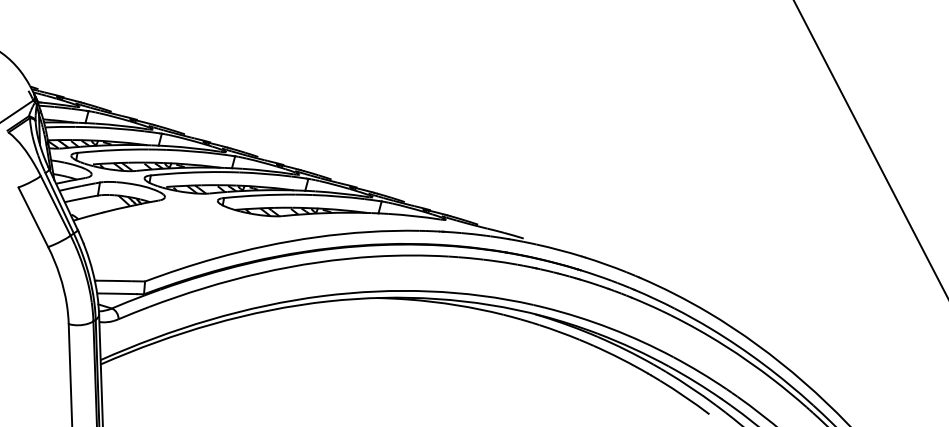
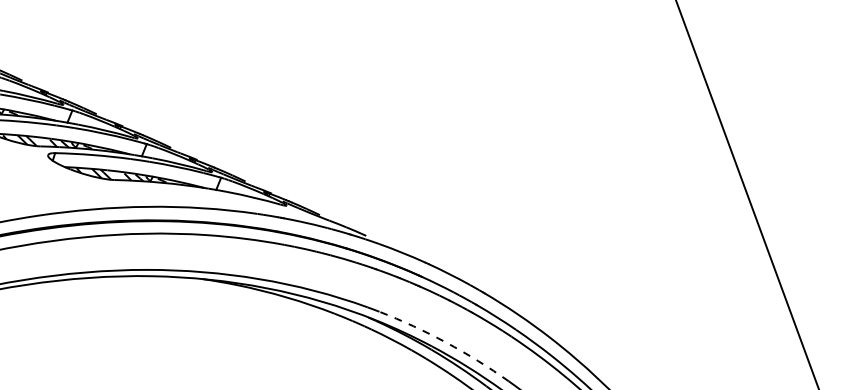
arc: (610, 328) -> (445, 342), solid -> dashed

